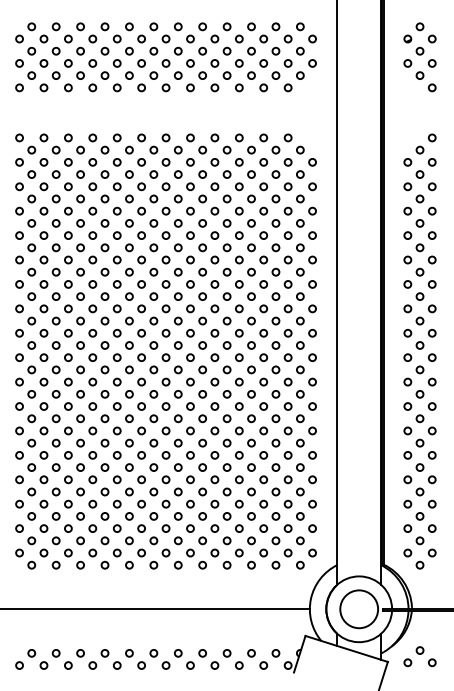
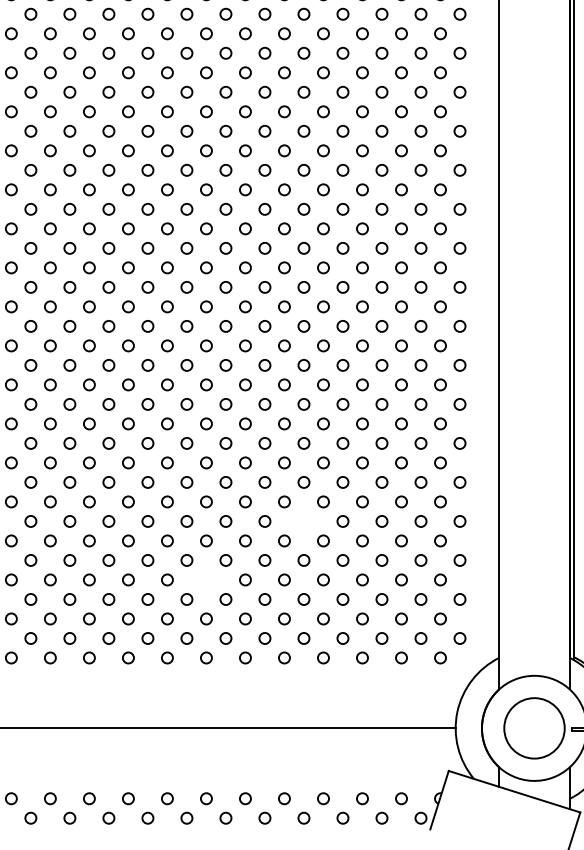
circle: (214, 479) -> (303, 520), removed
circle: (153, 516) -> (205, 580), removed

